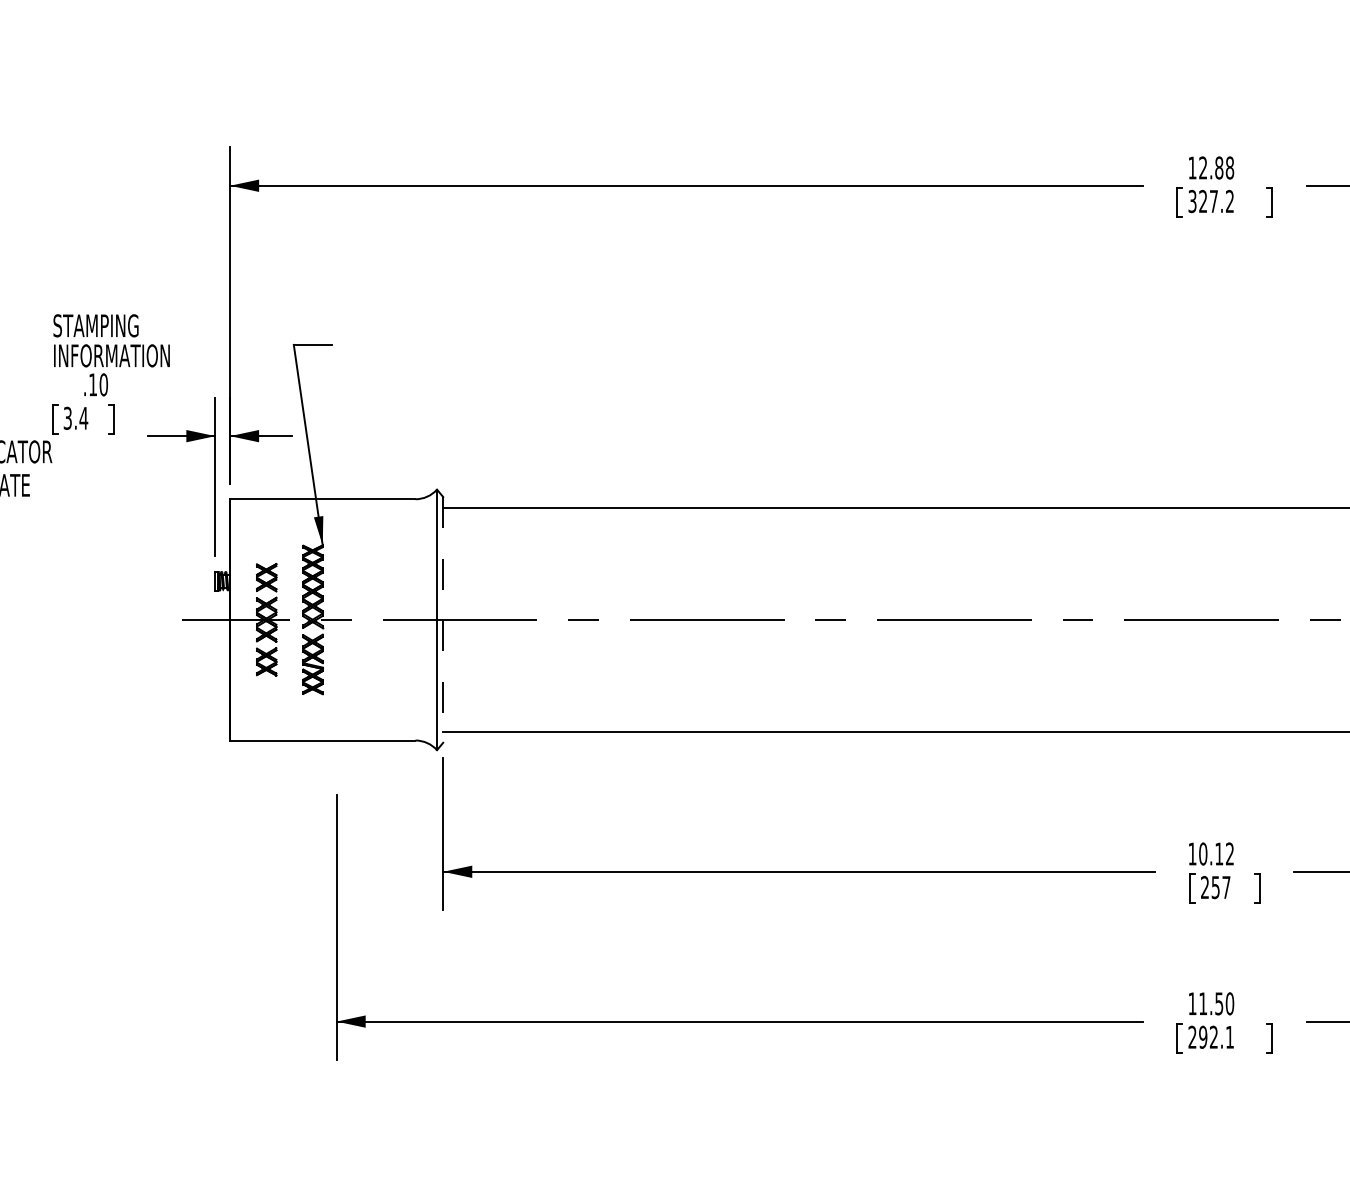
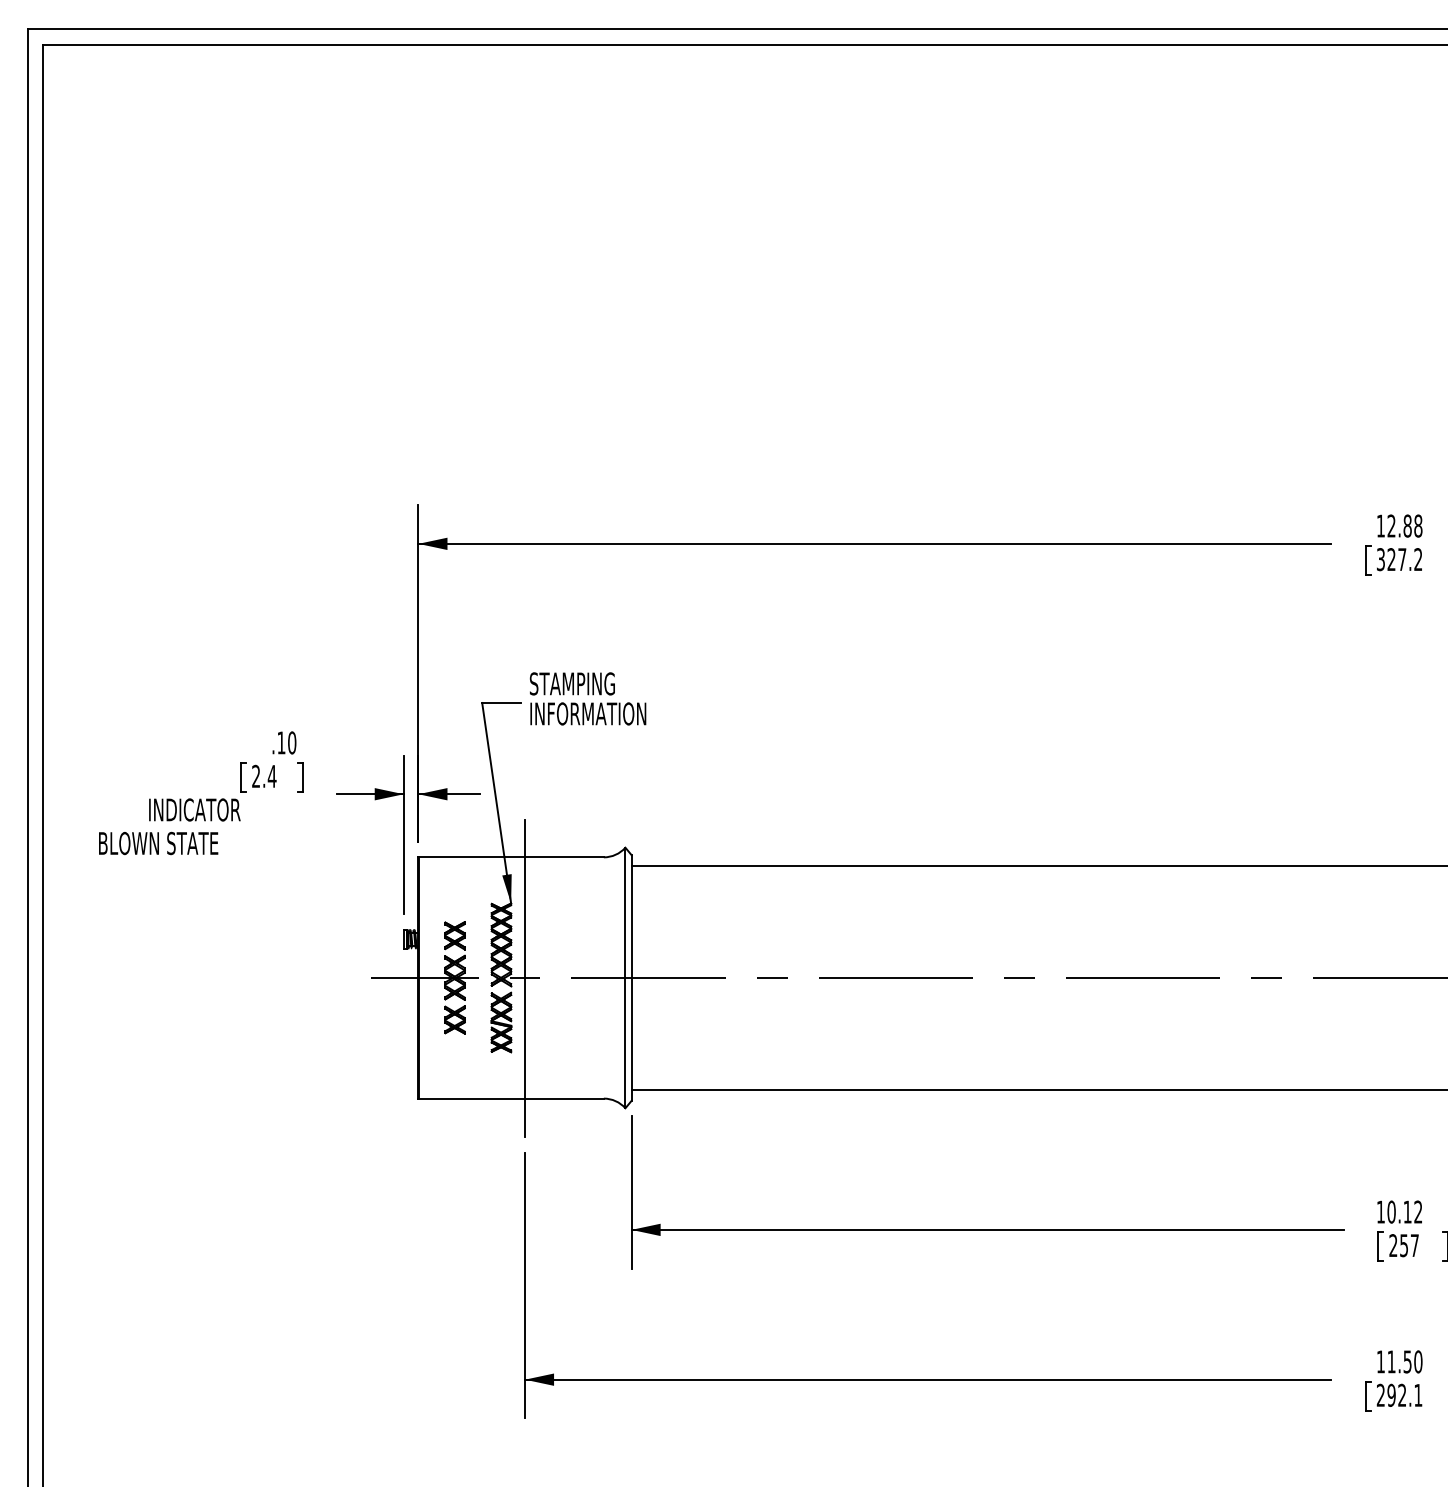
text: (111, 340) -> (587, 698), moved
text: (68, 418) -> (256, 776), 3.4 -> 2.4
line: (337, 620) -> (525, 978), added
line: (443, 620) -> (631, 978), dashed -> solid

